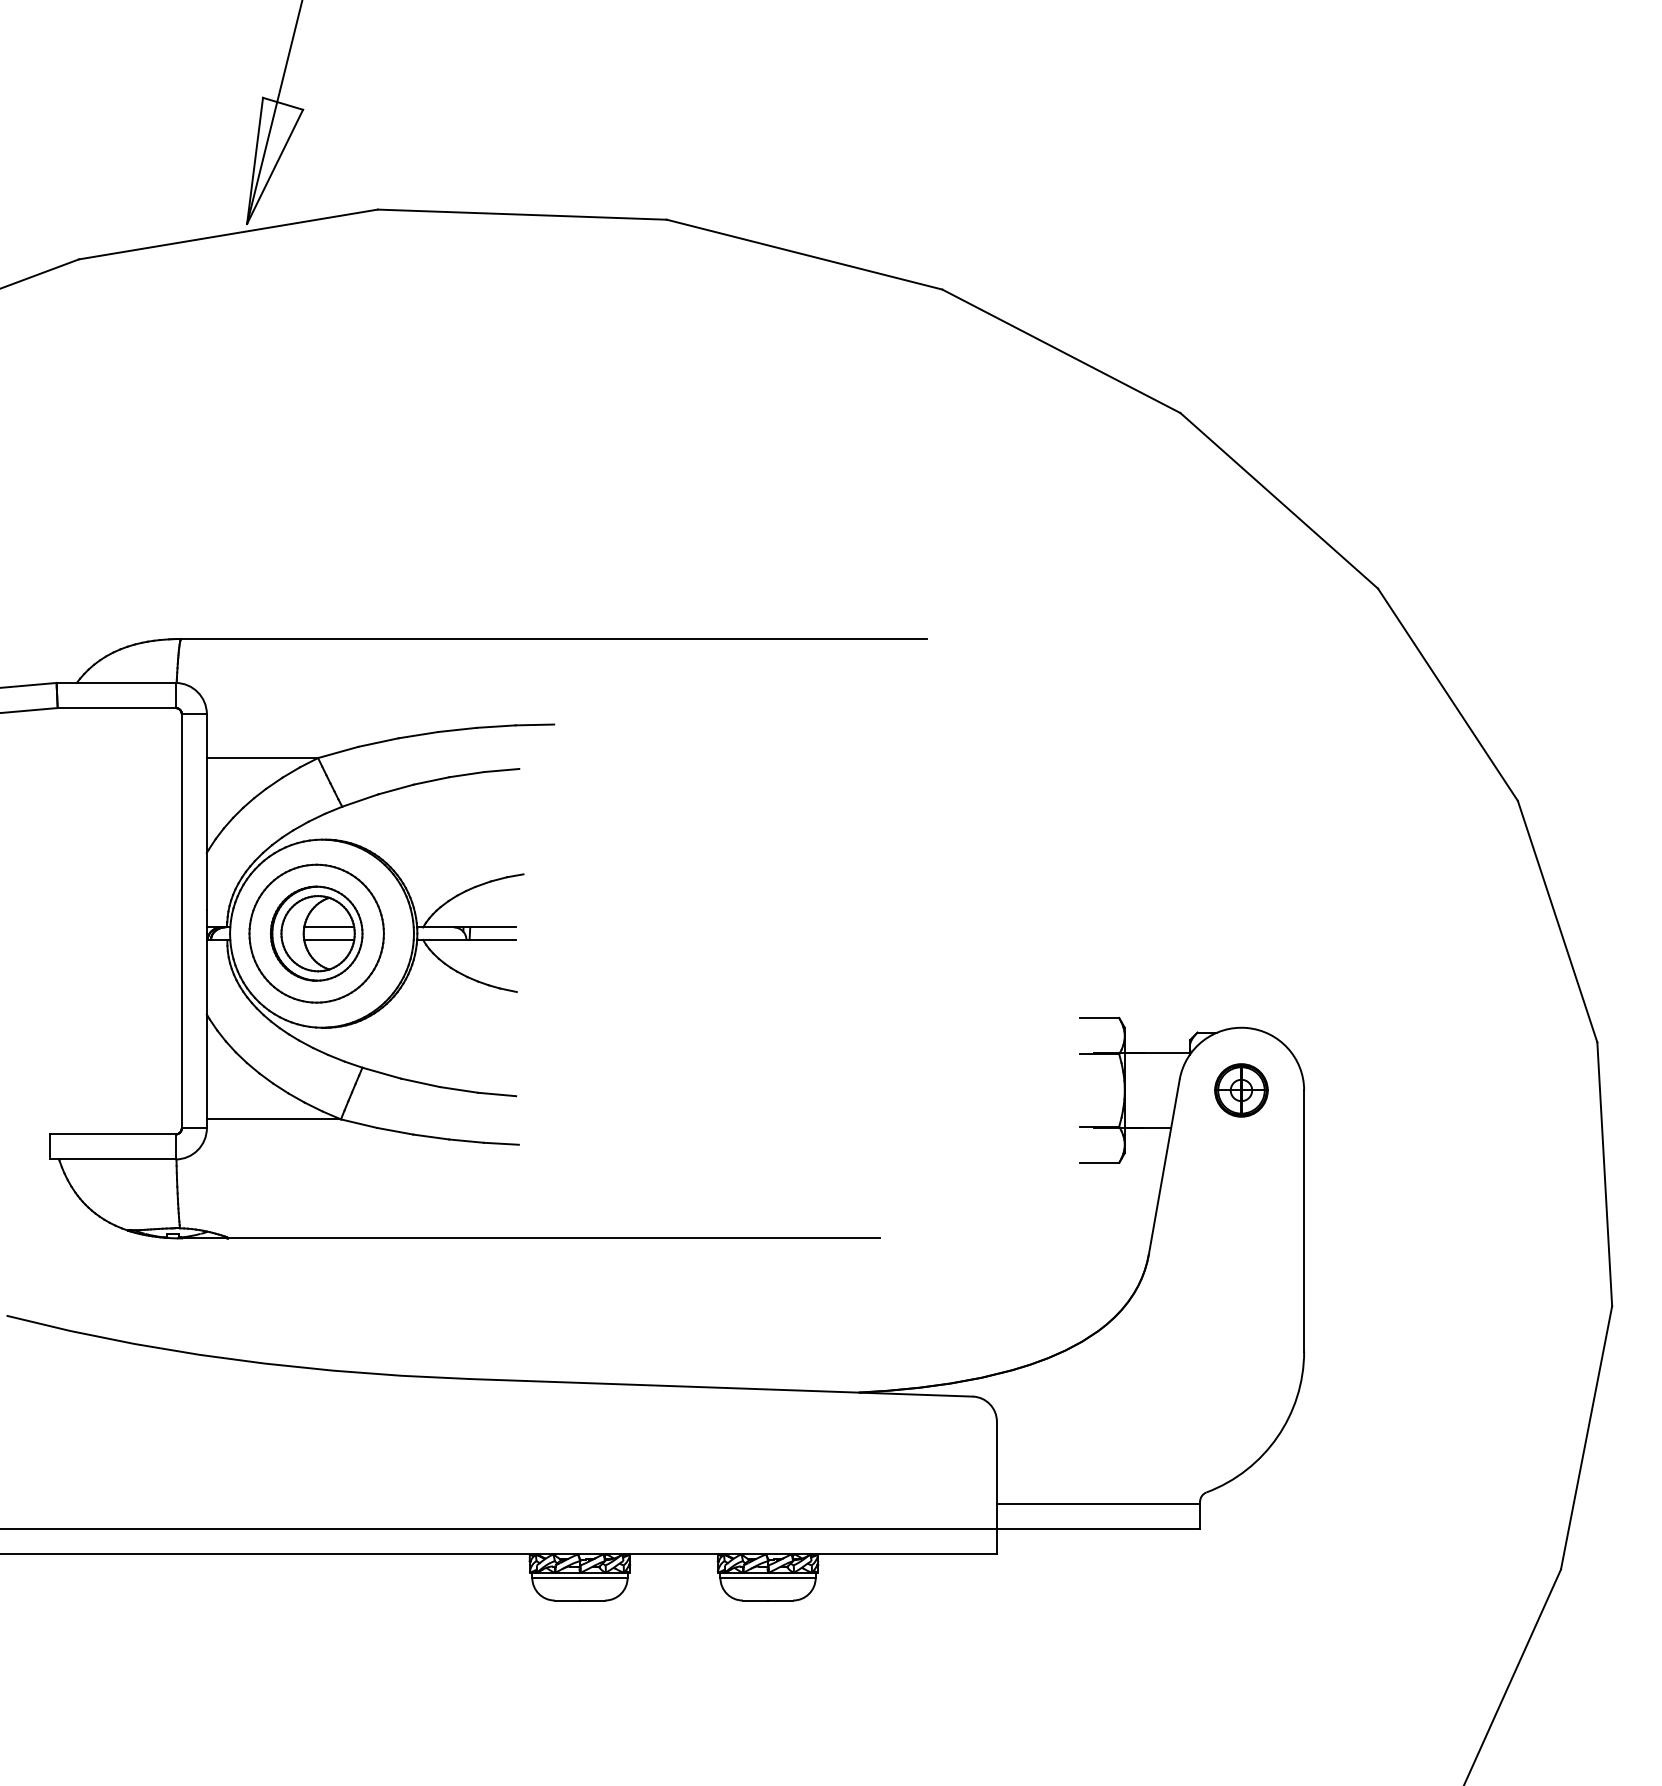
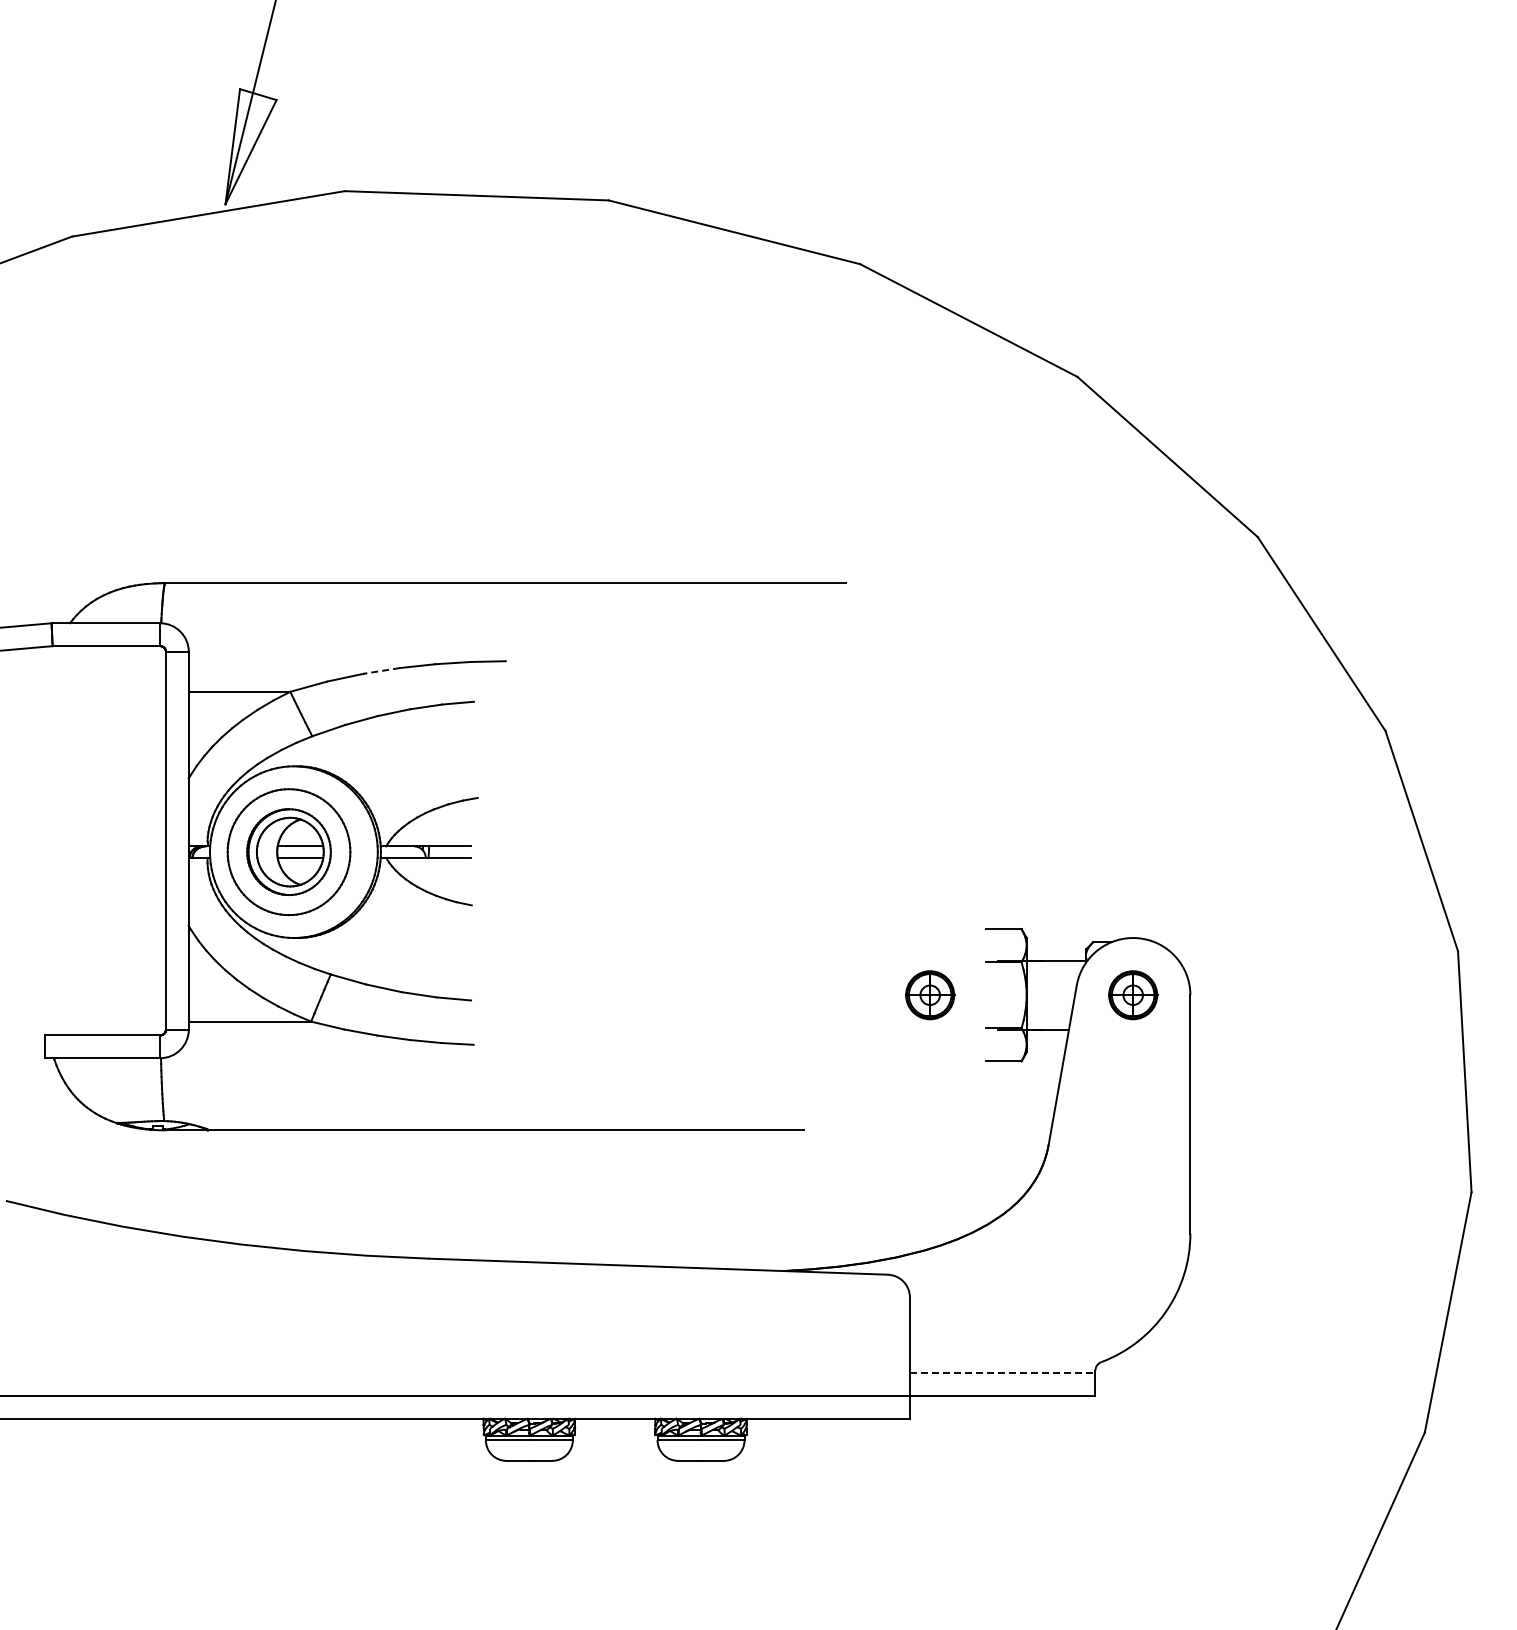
line: (417, 735) -> (381, 671), solid -> dashed
part: (1019, 1090) -> (930, 995), added
line: (1098, 1504) -> (1002, 1373), solid -> dashed

